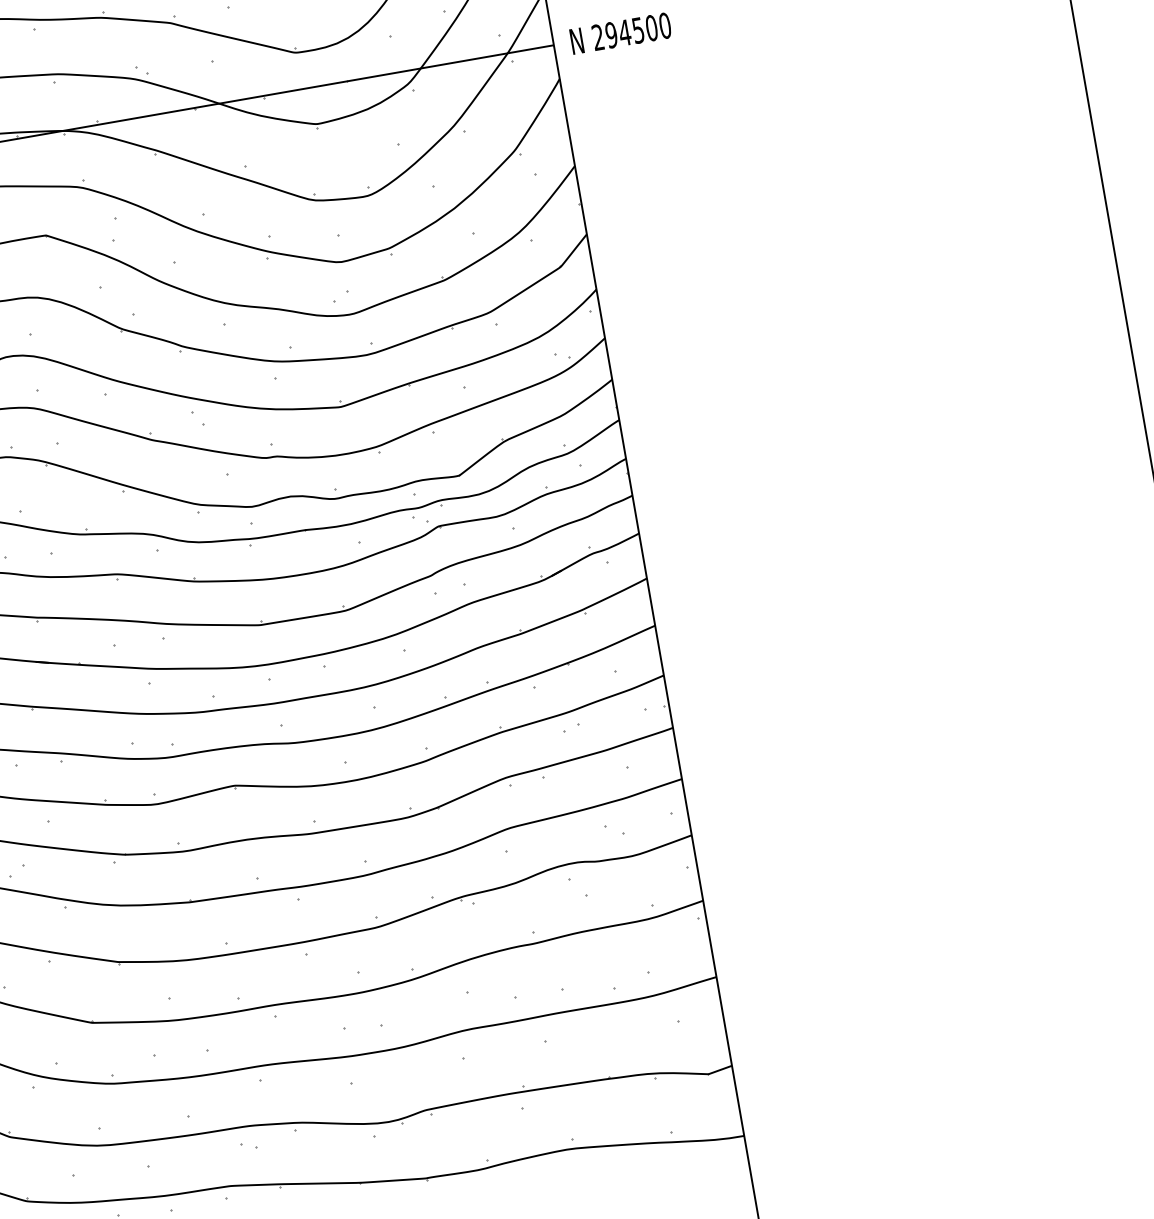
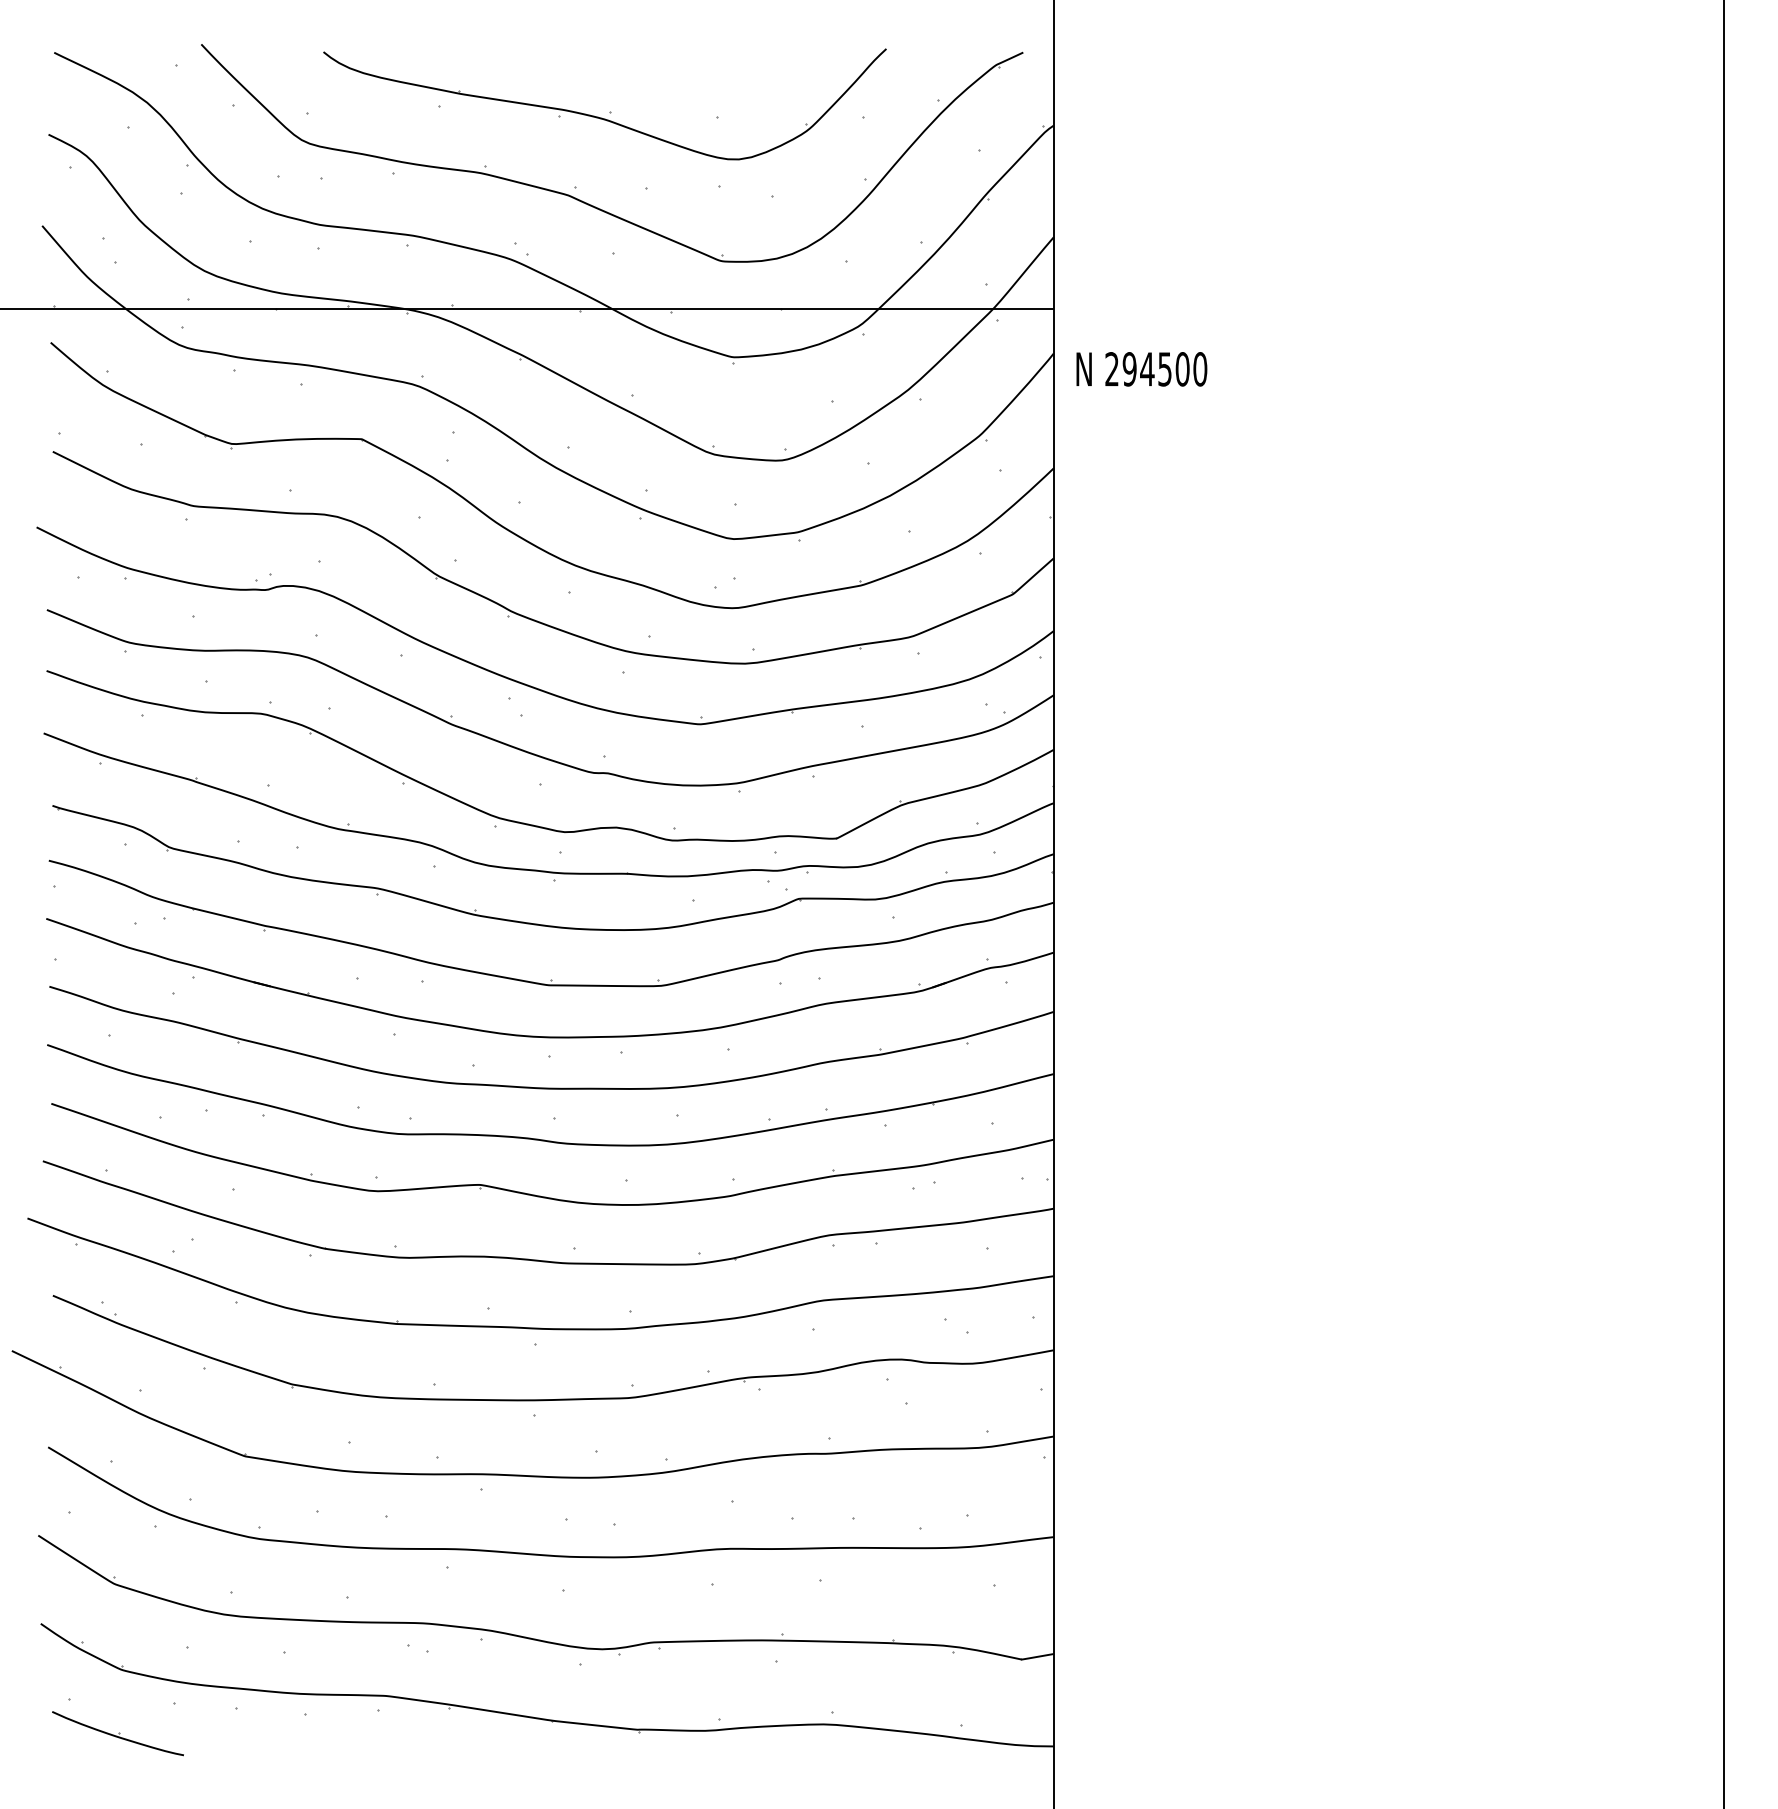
text: (620, 33) -> (1141, 369), moved

